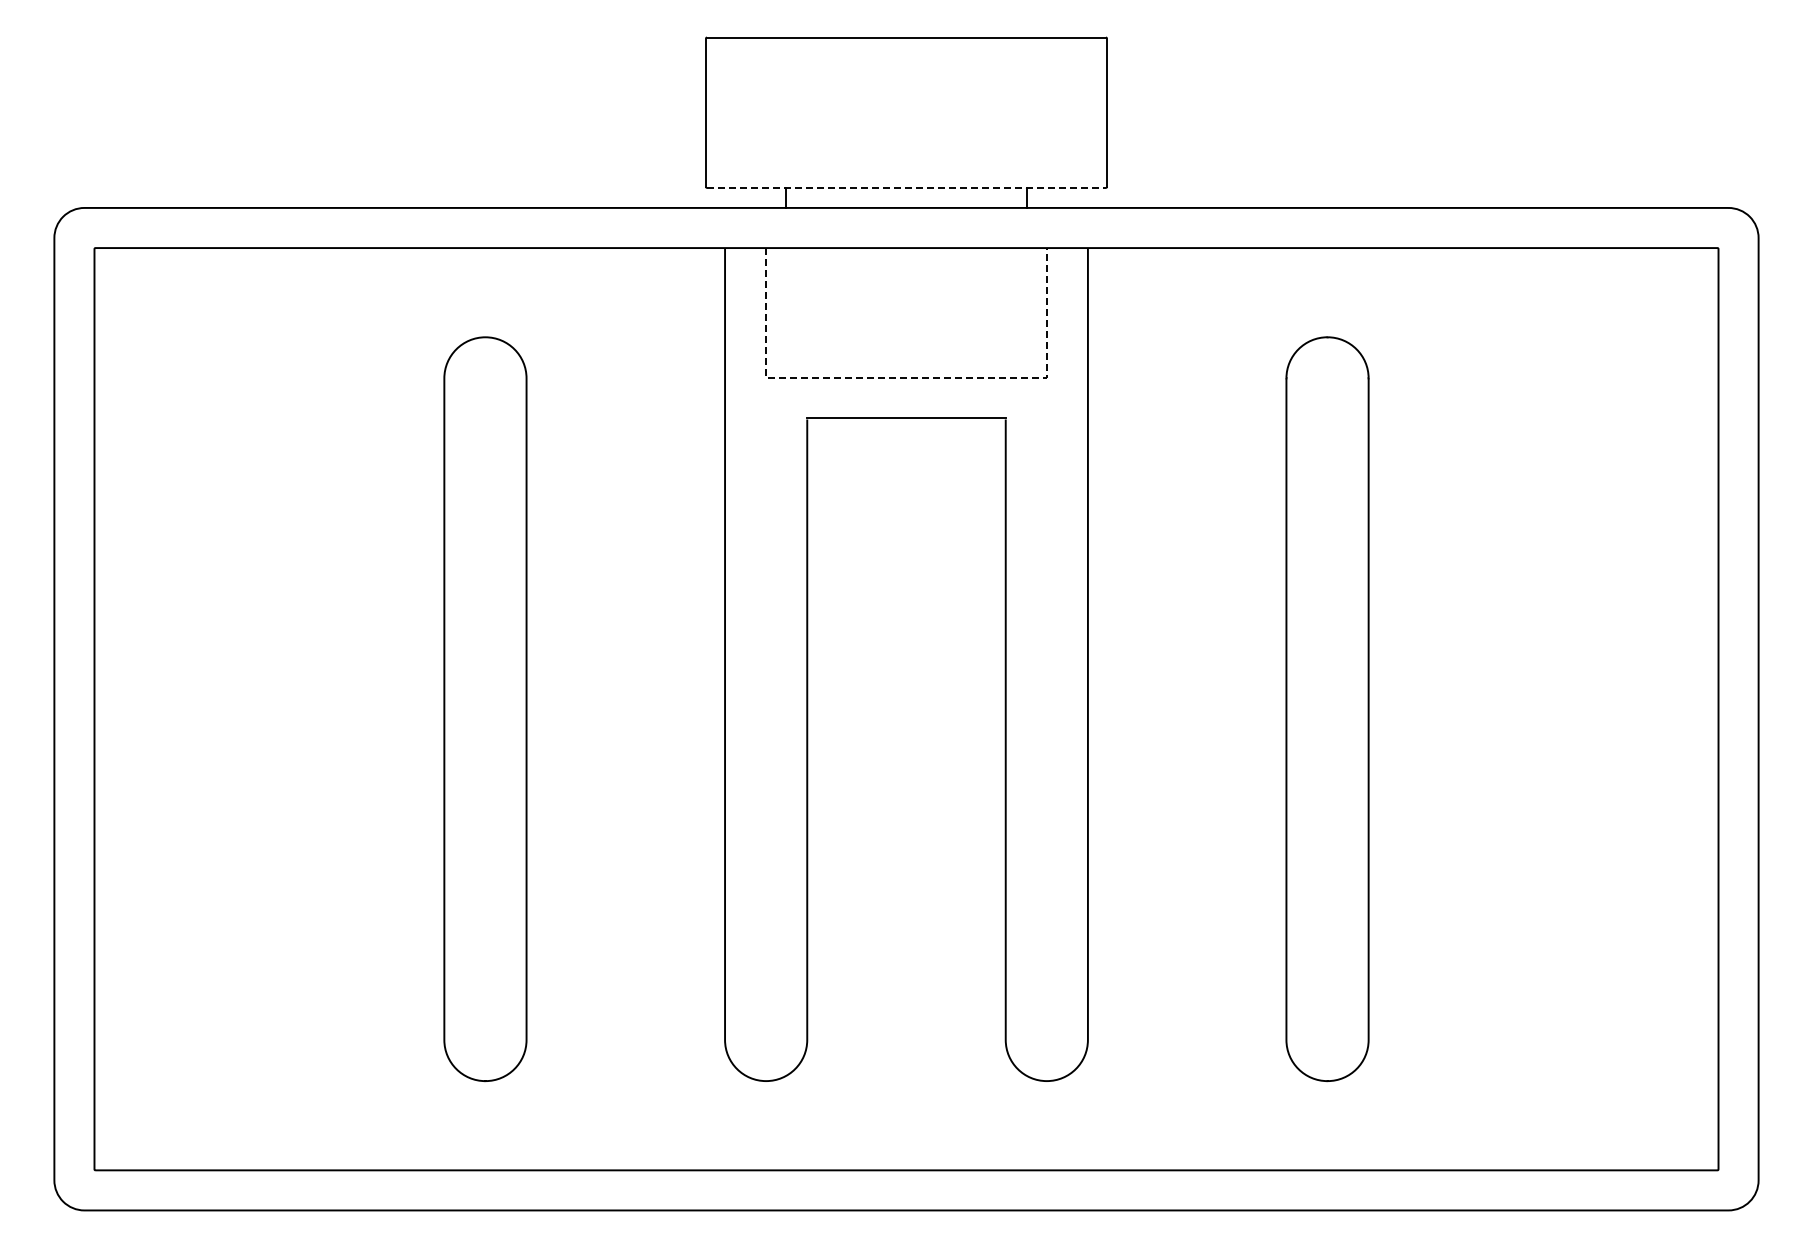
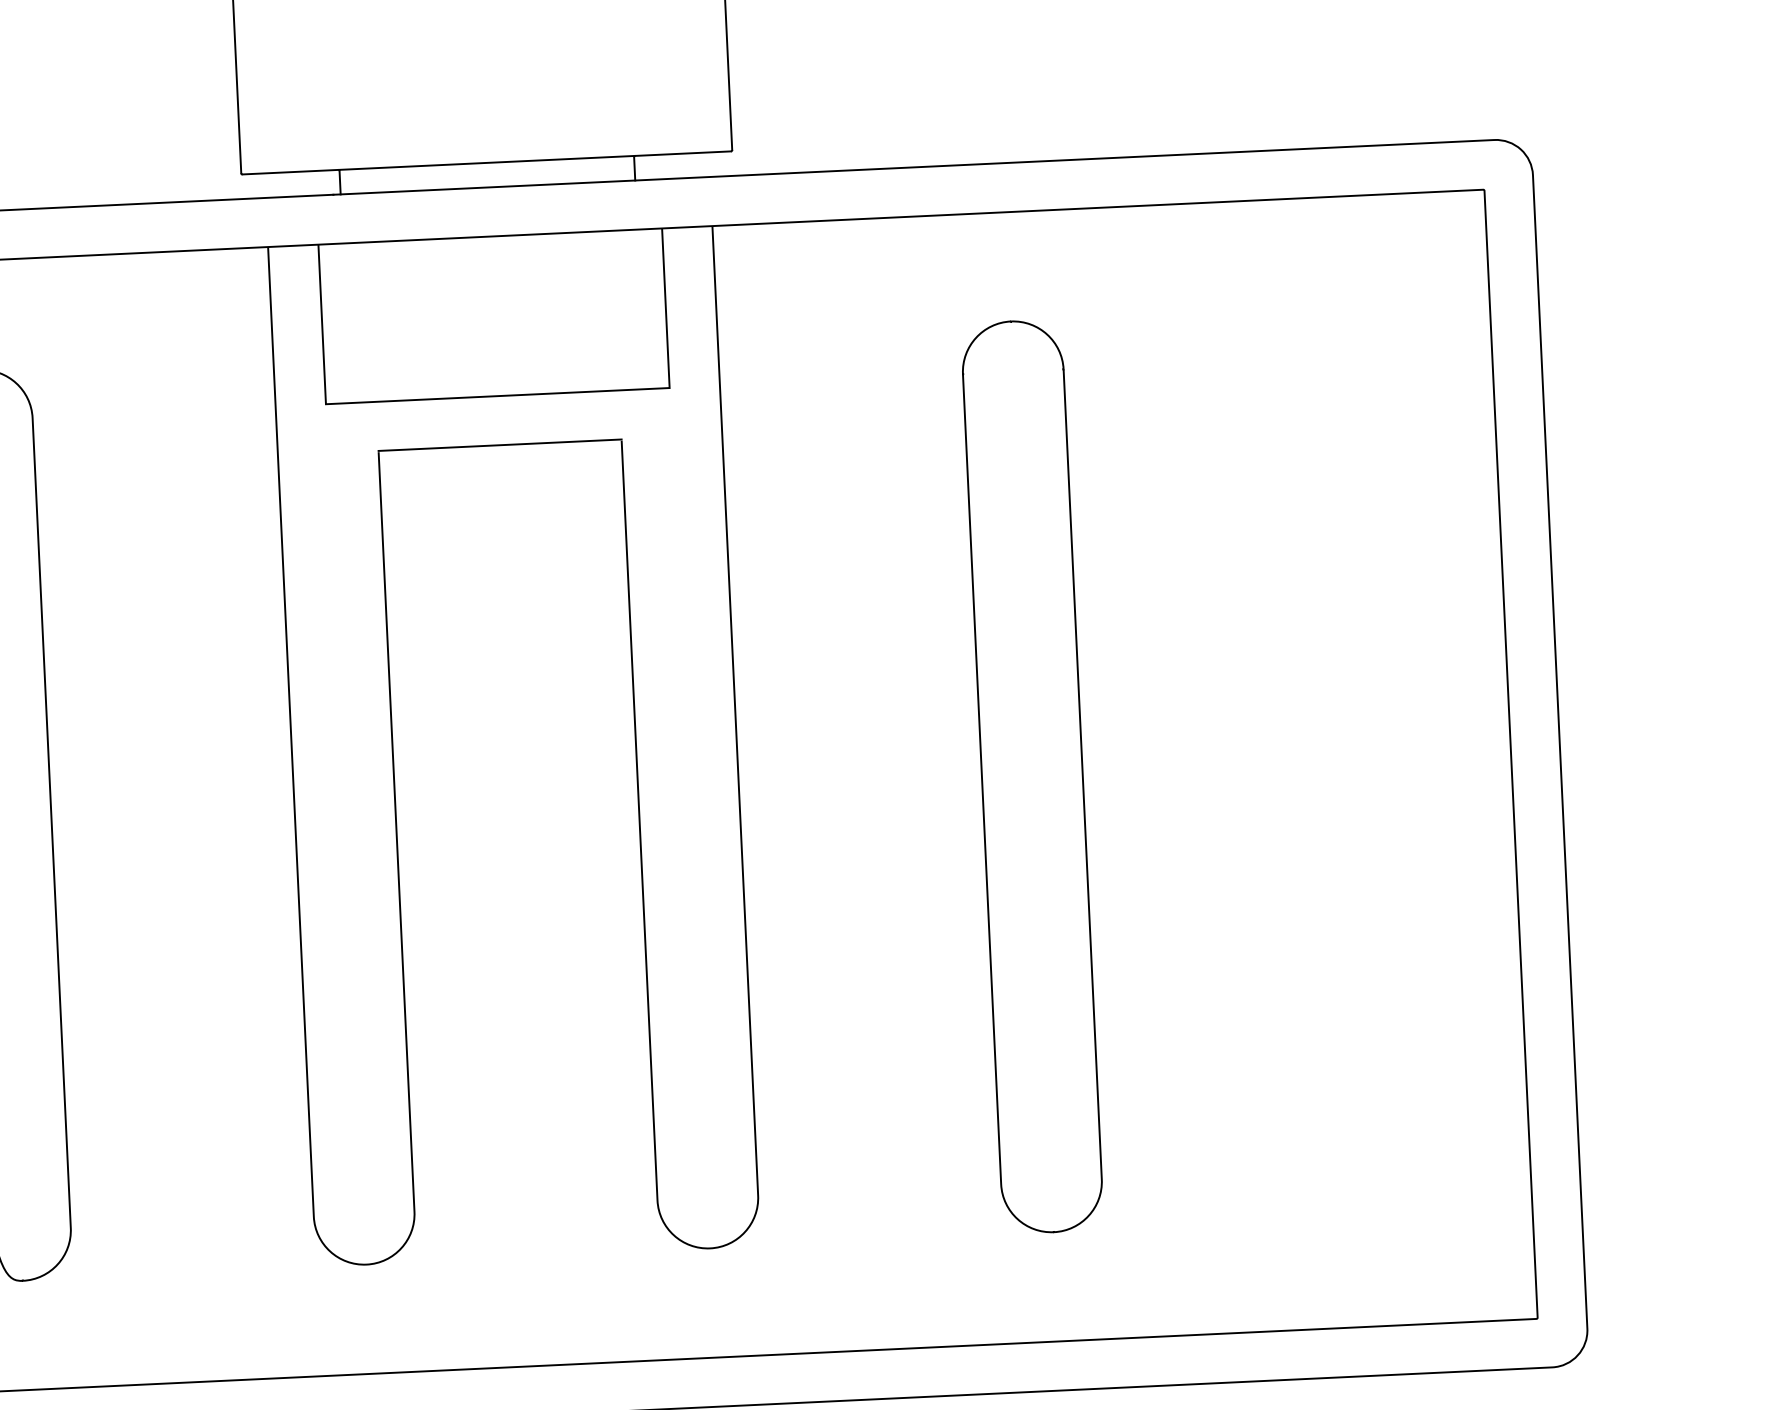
line: (907, 187) -> (488, 162), dashed -> solid
line: (906, 378) -> (497, 396), dashed -> solid

